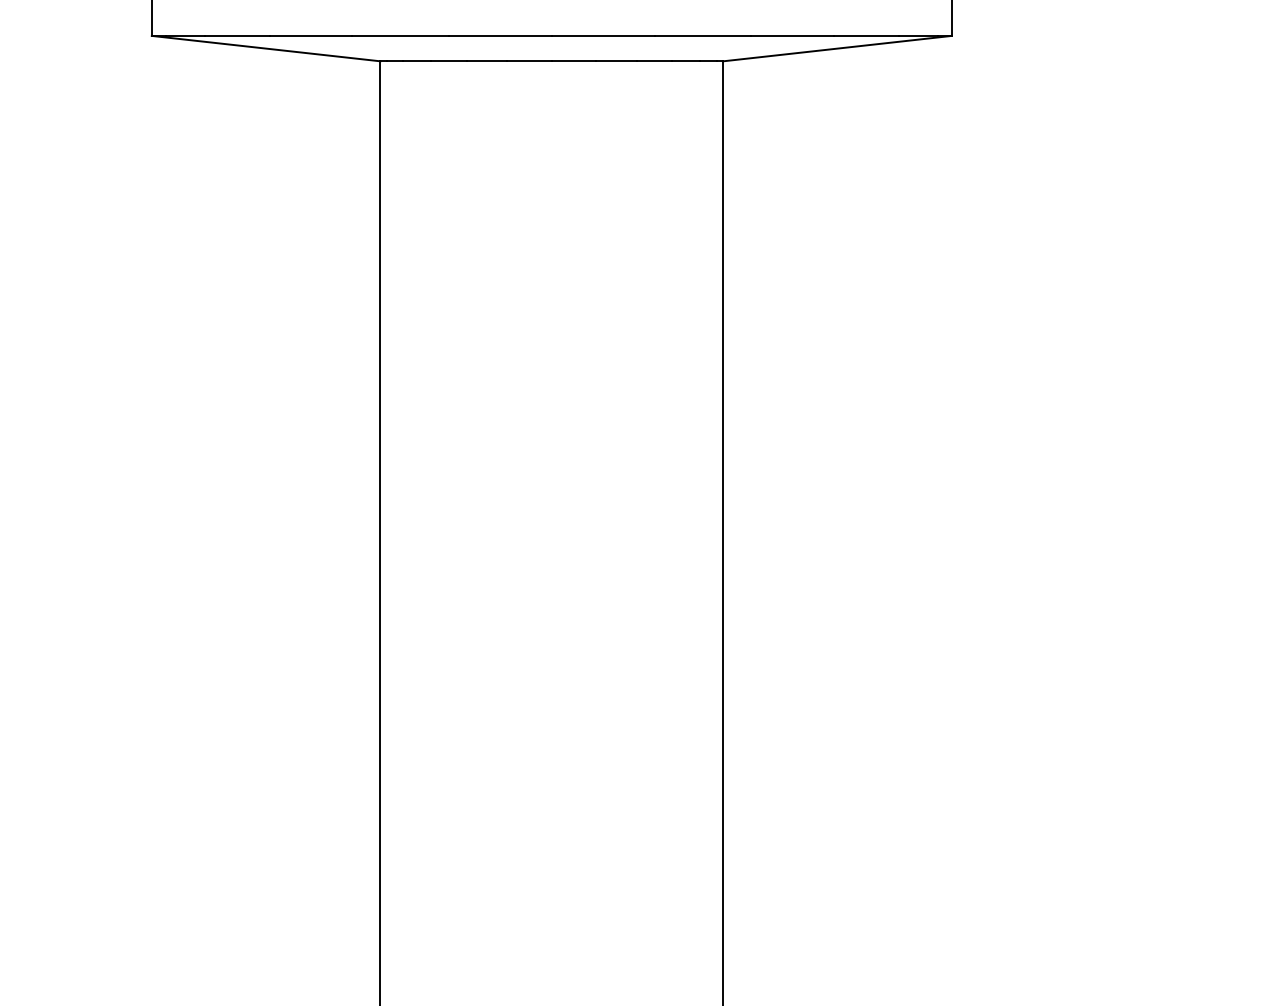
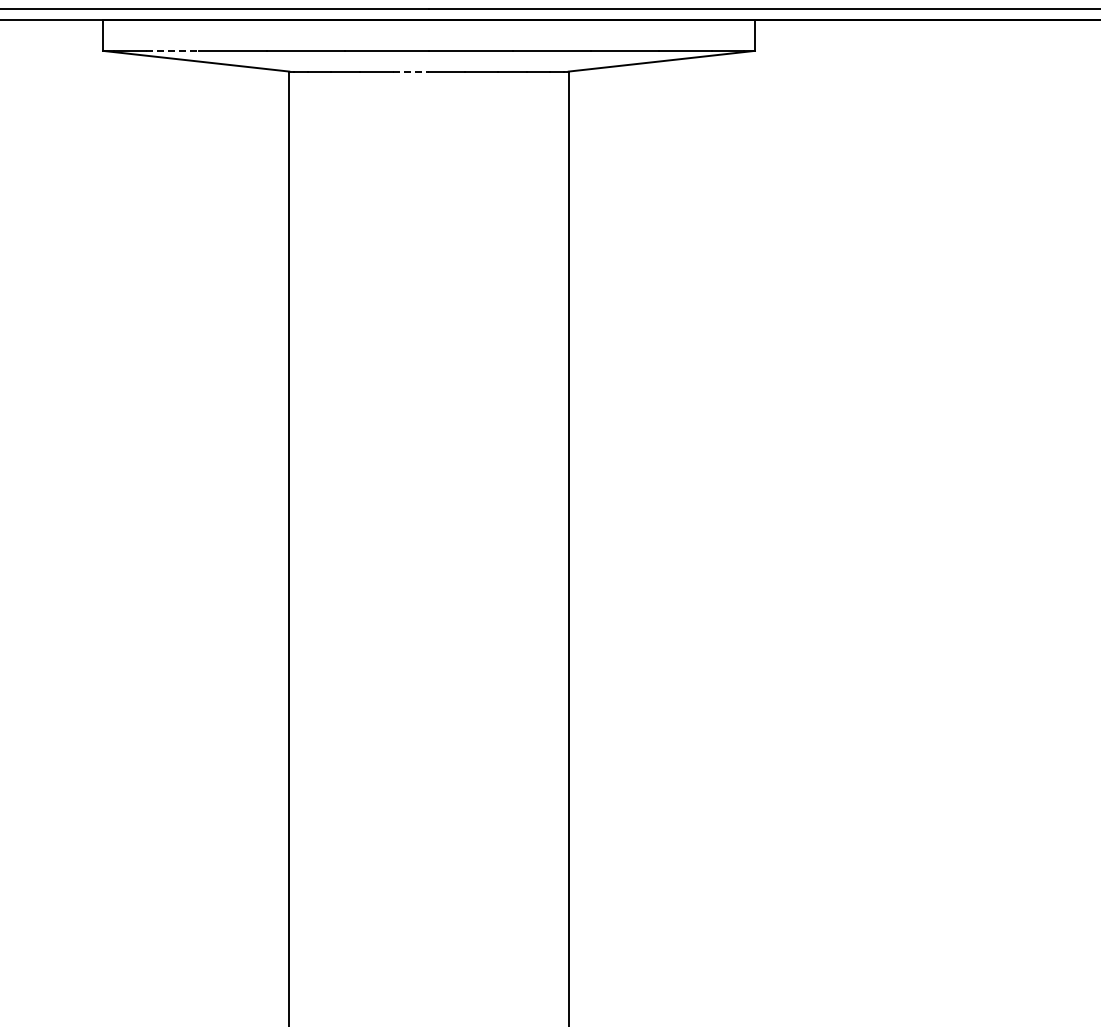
line: (238, 35) -> (173, 50), solid -> dashed
line: (530, 61) -> (411, 71), solid -> dashed

